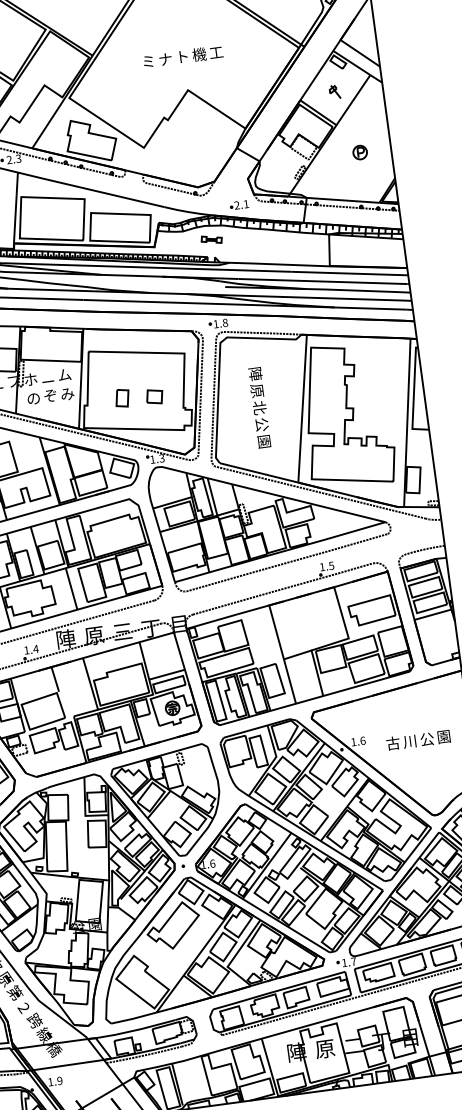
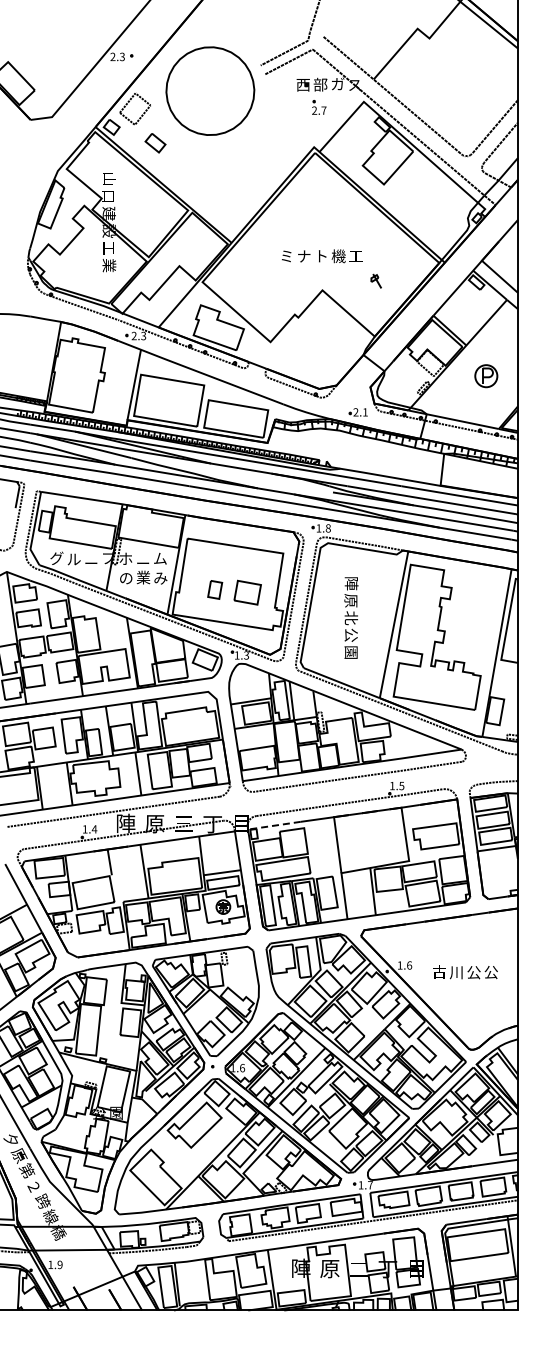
part: (334, 91) -> (375, 280), moved
part: (360, 151) -> (486, 375), size x1.6
part: (211, 239) -> (325, 442), removed
text: (50, 395) -> (143, 577), ぞ -> 業
part: (154, 396) -> (247, 592), size x1.6
line: (211, 621) -> (274, 825), solid -> dashed
text: (443, 737) -> (490, 972), 園 -> 公

